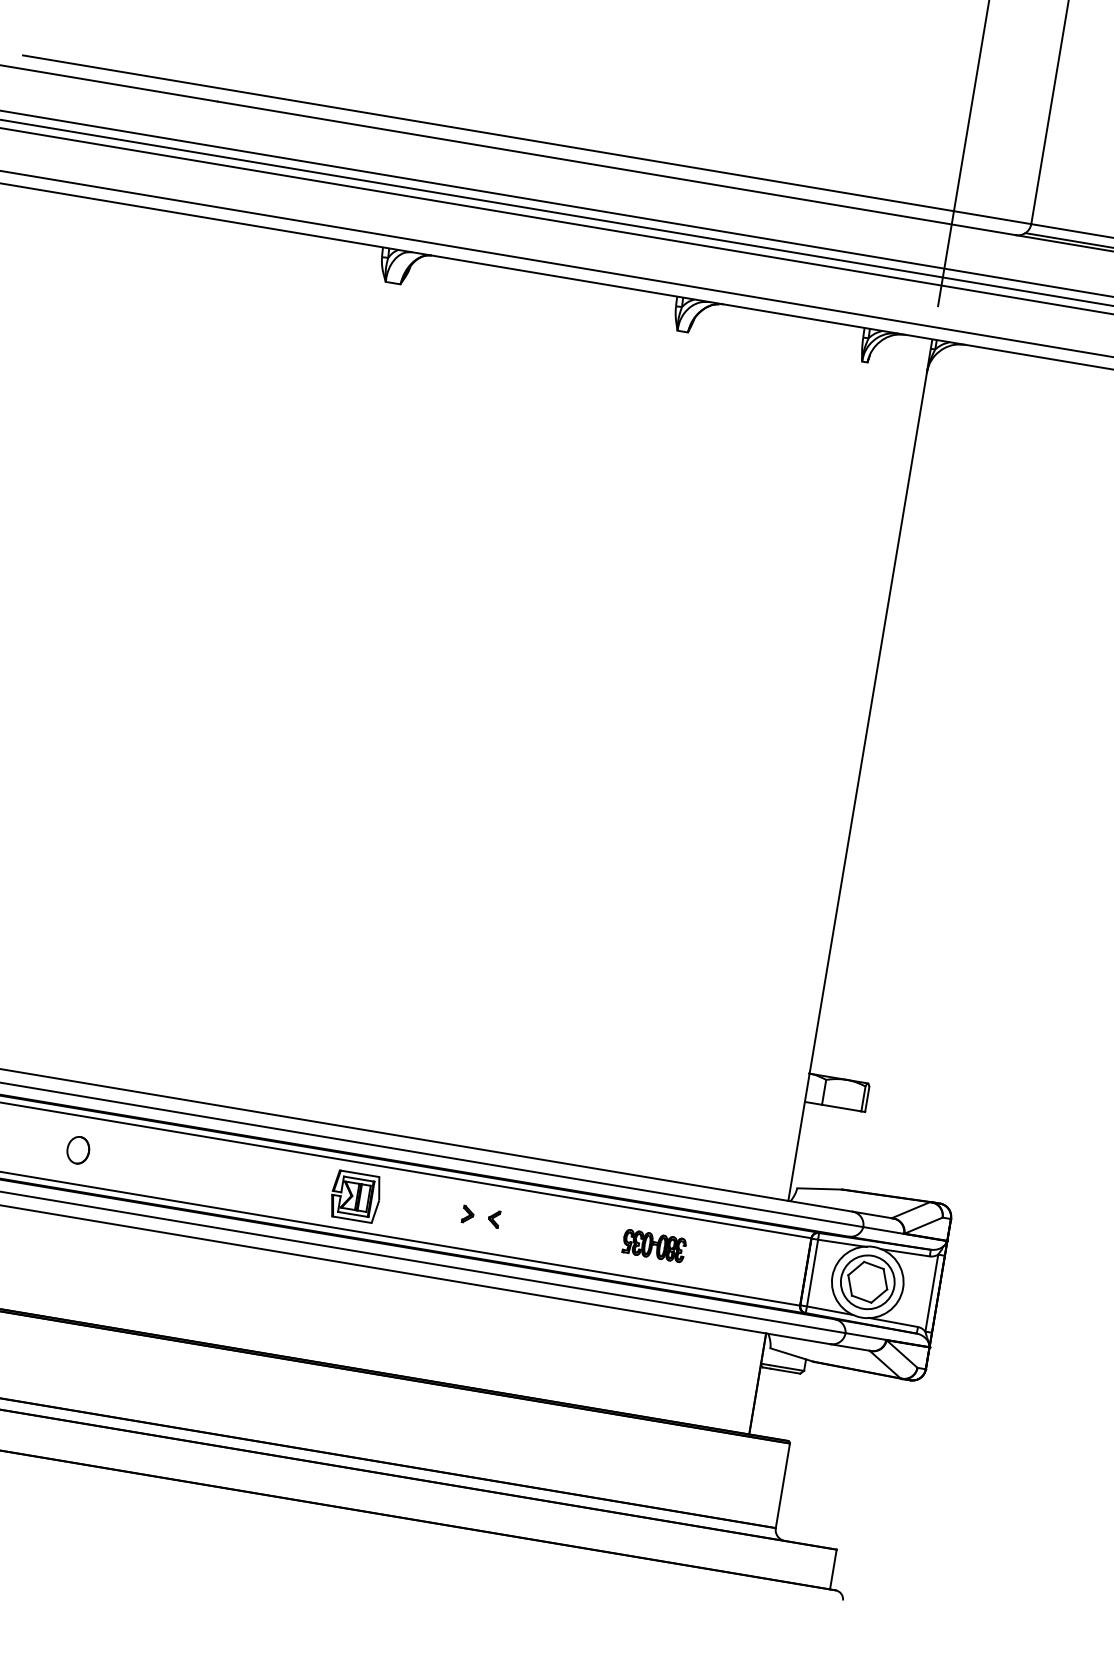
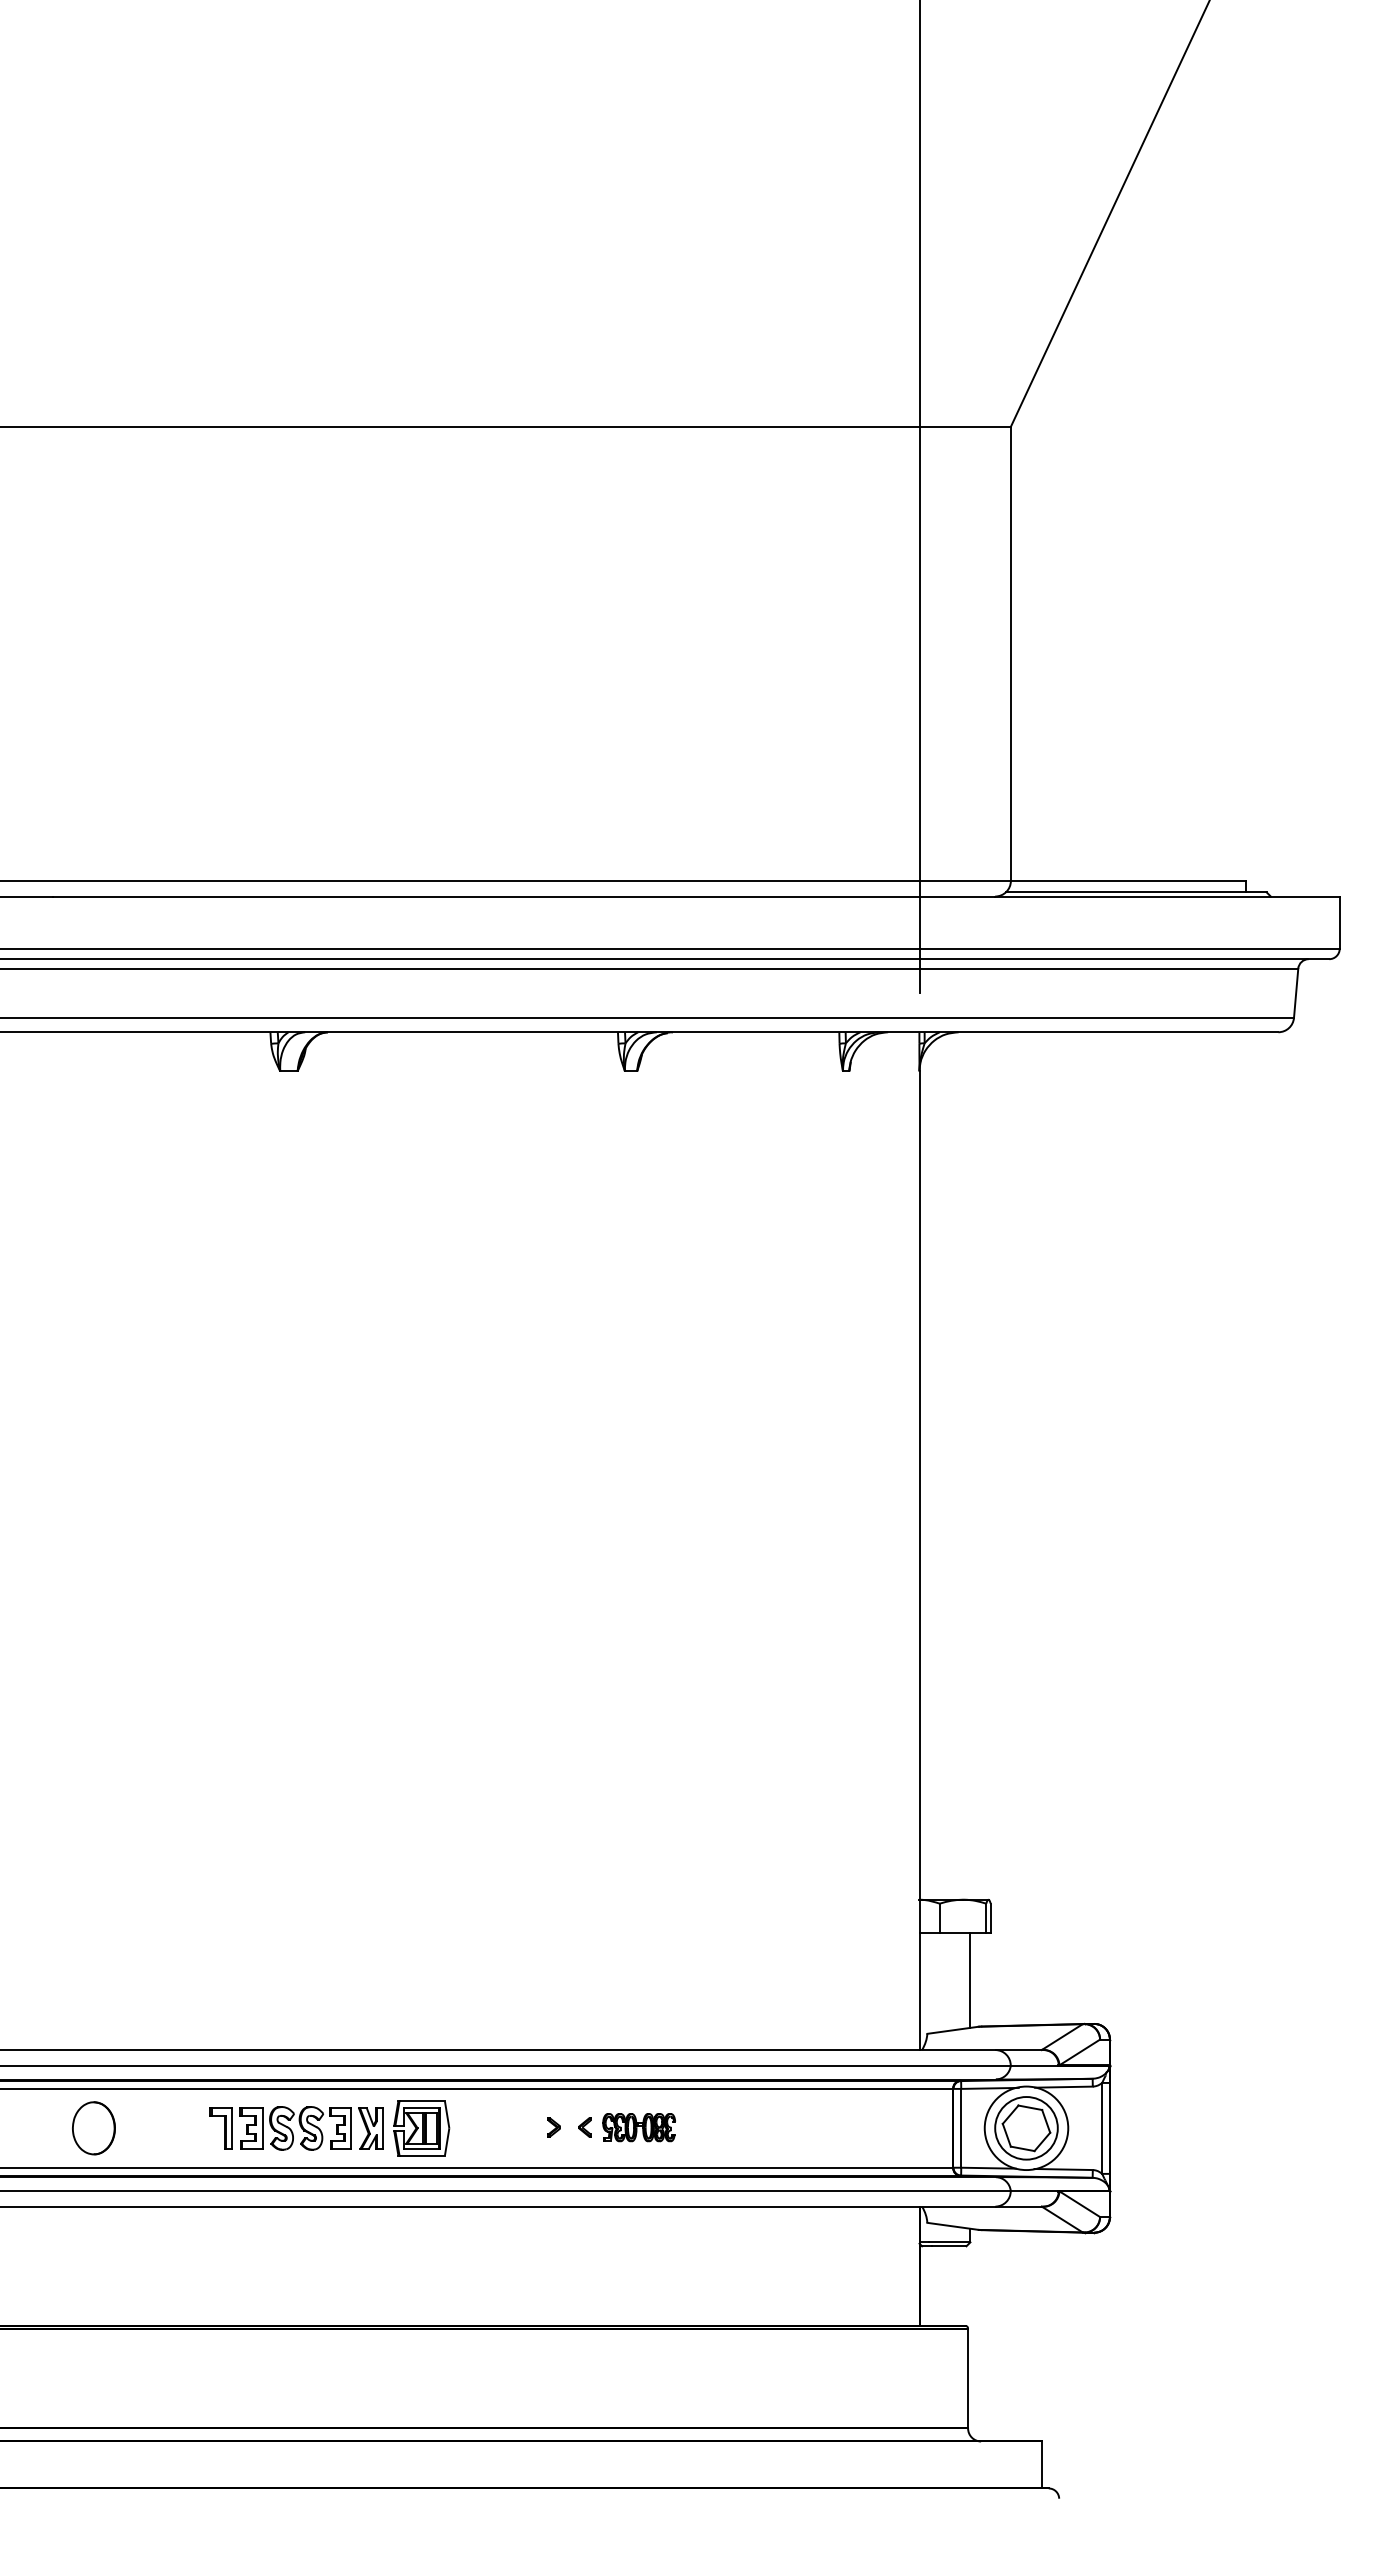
line: (841, 1149) -> (970, 1980), added
part: (77, 1150) -> (93, 2128), size x1.67
part: (249, 1179) -> (296, 2128), added
part: (653, 1245) -> (638, 2127), moved

